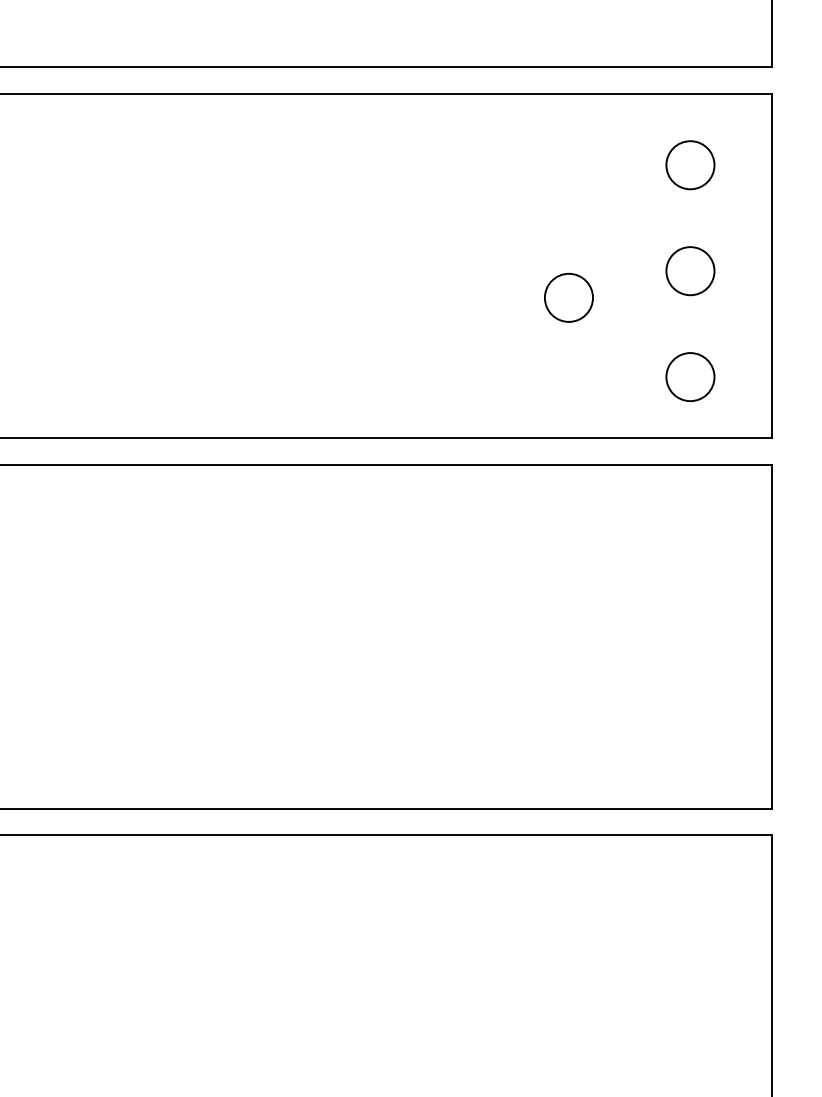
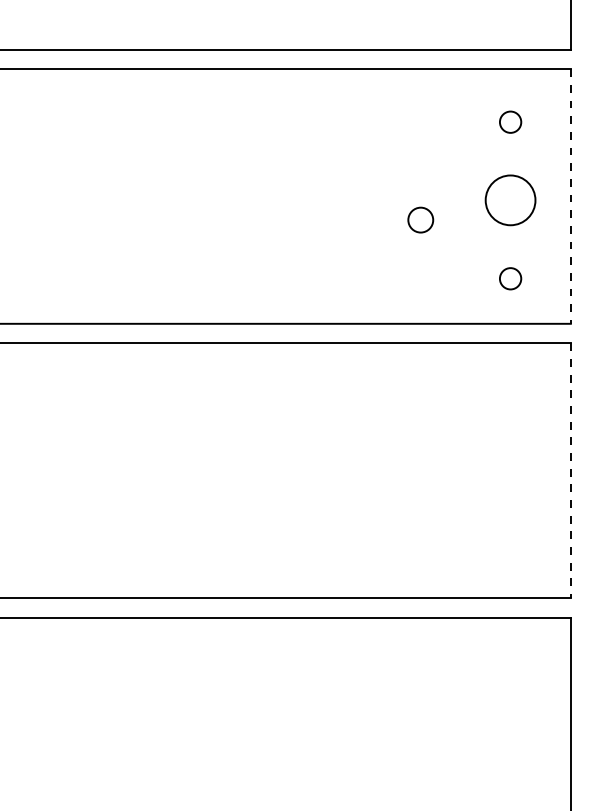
circle: (690, 165) -> (510, 122), size x0.6
line: (771, 266) -> (570, 197), solid -> dashed
circle: (690, 271) -> (510, 200), size x1.4
circle: (568, 297) -> (420, 219), size x0.7
circle: (690, 377) -> (510, 279), size x0.6
line: (771, 637) -> (570, 471), solid -> dashed

